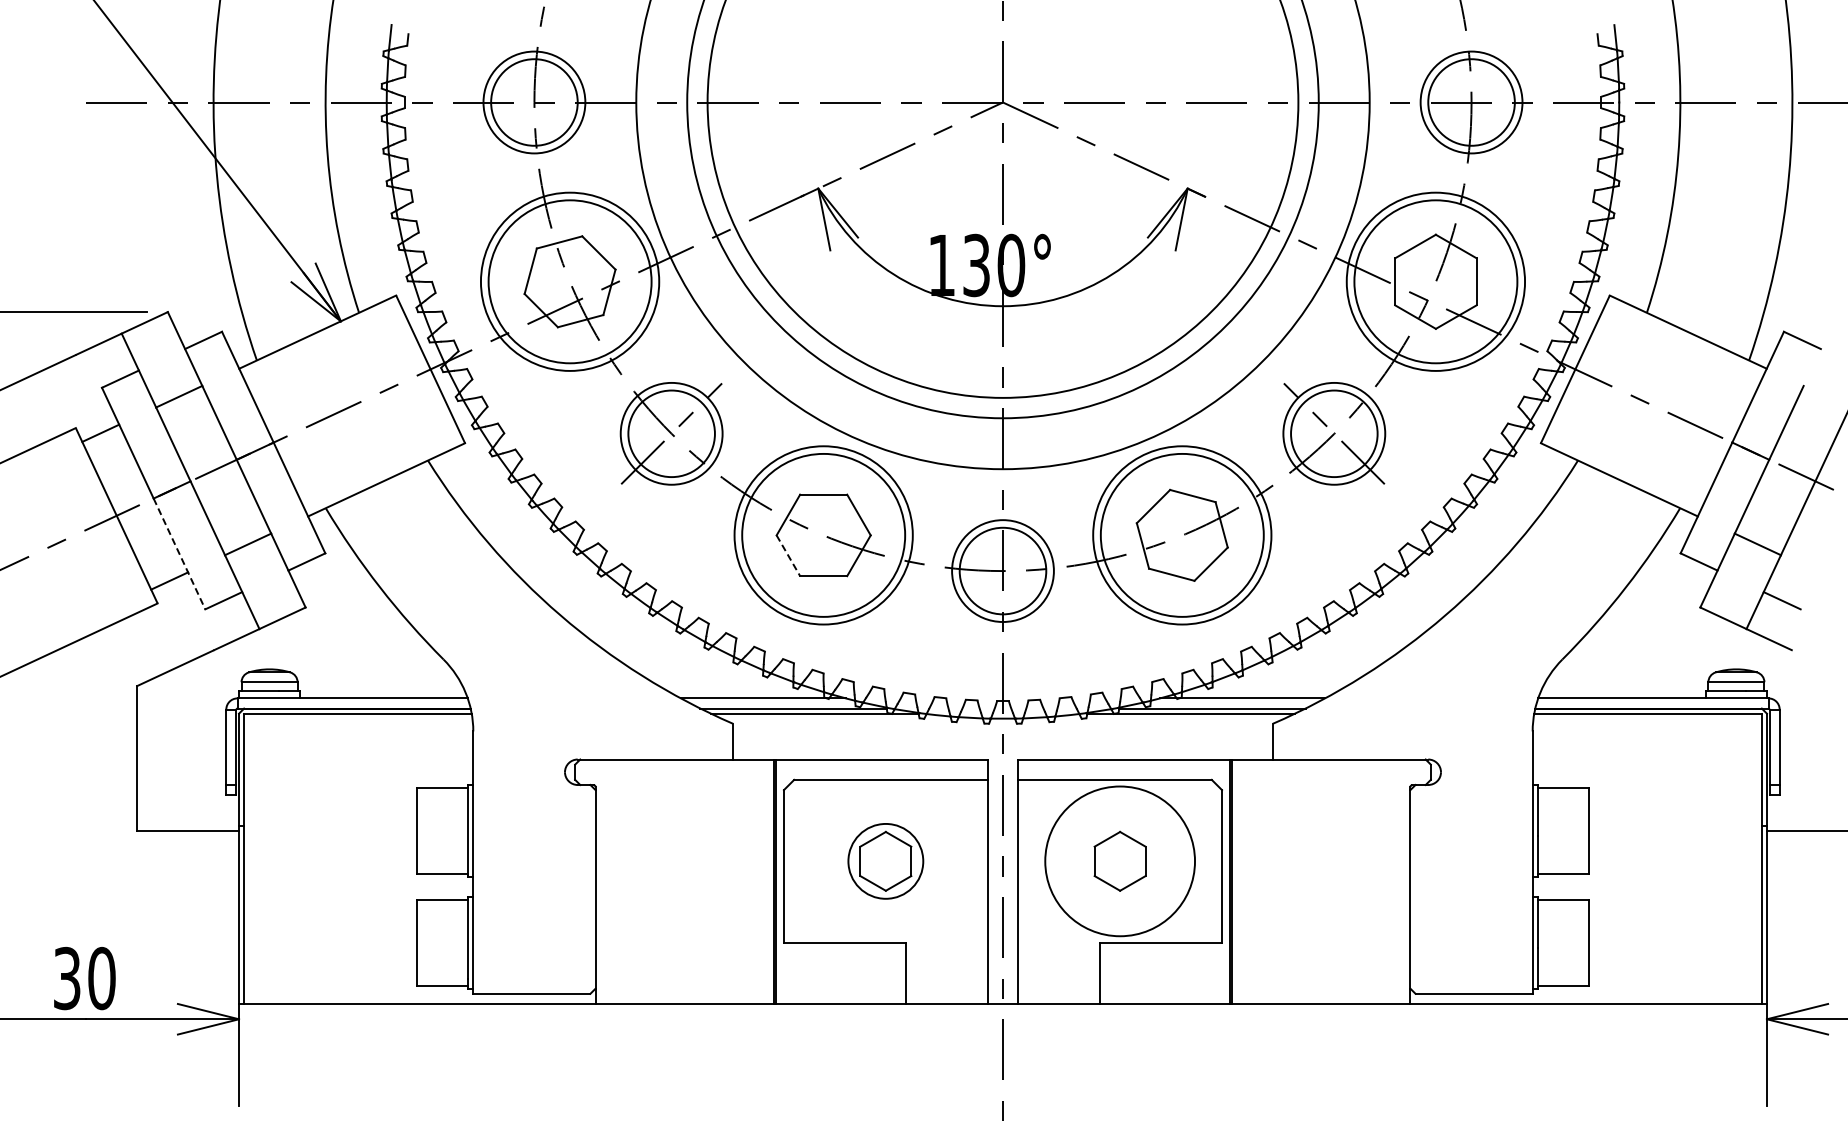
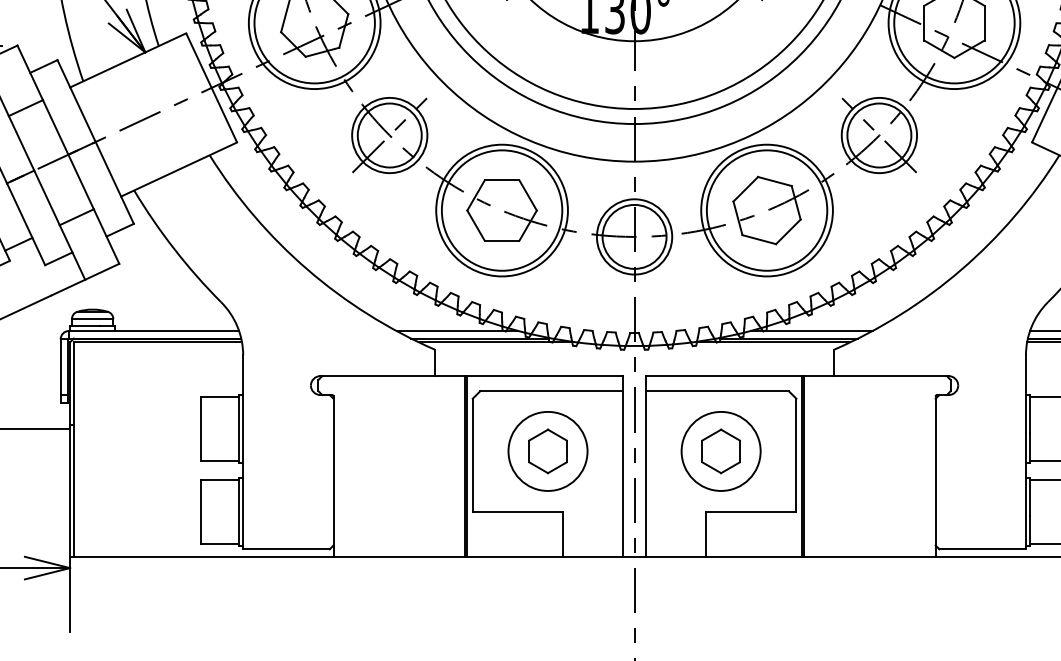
line: (179, 554) -> (26, 224), dashed -> solid
line: (788, 555) -> (476, 225), dashed -> solid
circle: (885, 860) -> (547, 450), size x1.43
circle: (1119, 860) -> (720, 450), size x0.71

